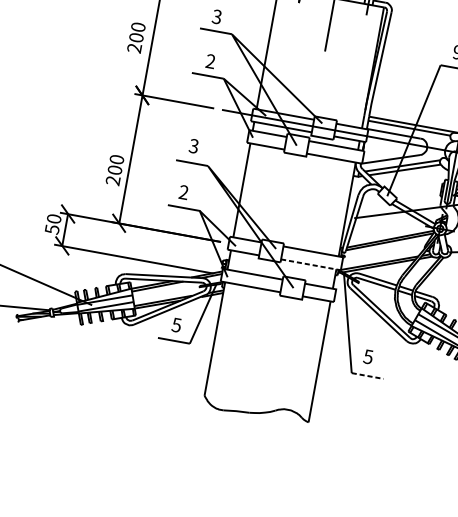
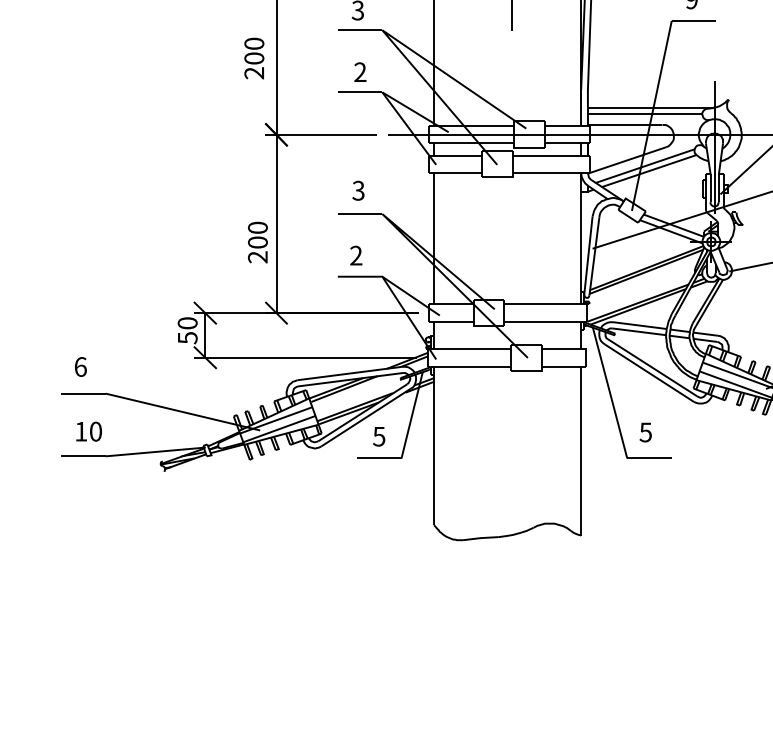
line: (310, 265) -> (545, 322), dashed -> solid
line: (368, 376) -> (650, 458), dashed -> solid

